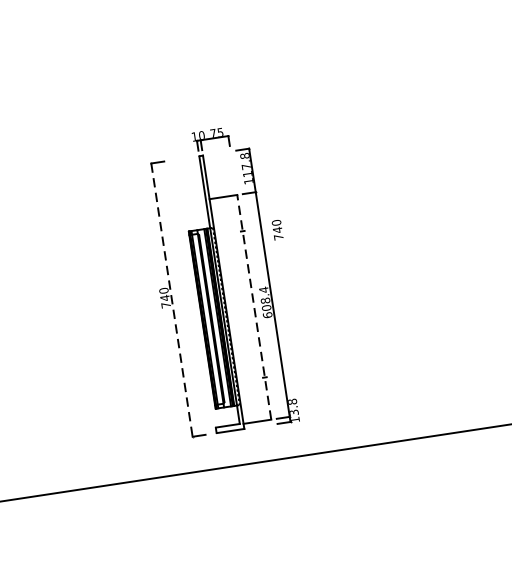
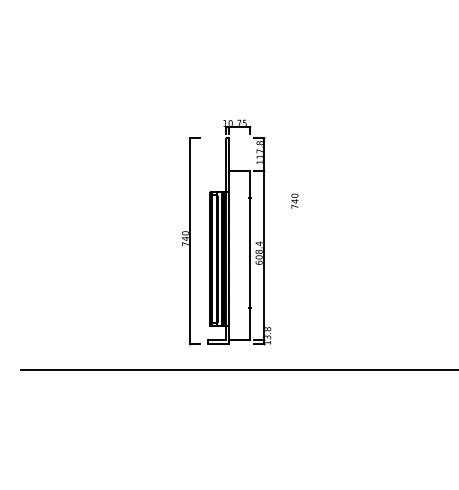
text: (276, 229) -> (294, 200), moved
line: (172, 300) -> (190, 241), dashed -> solid
line: (254, 307) -> (250, 255), dashed -> solid

